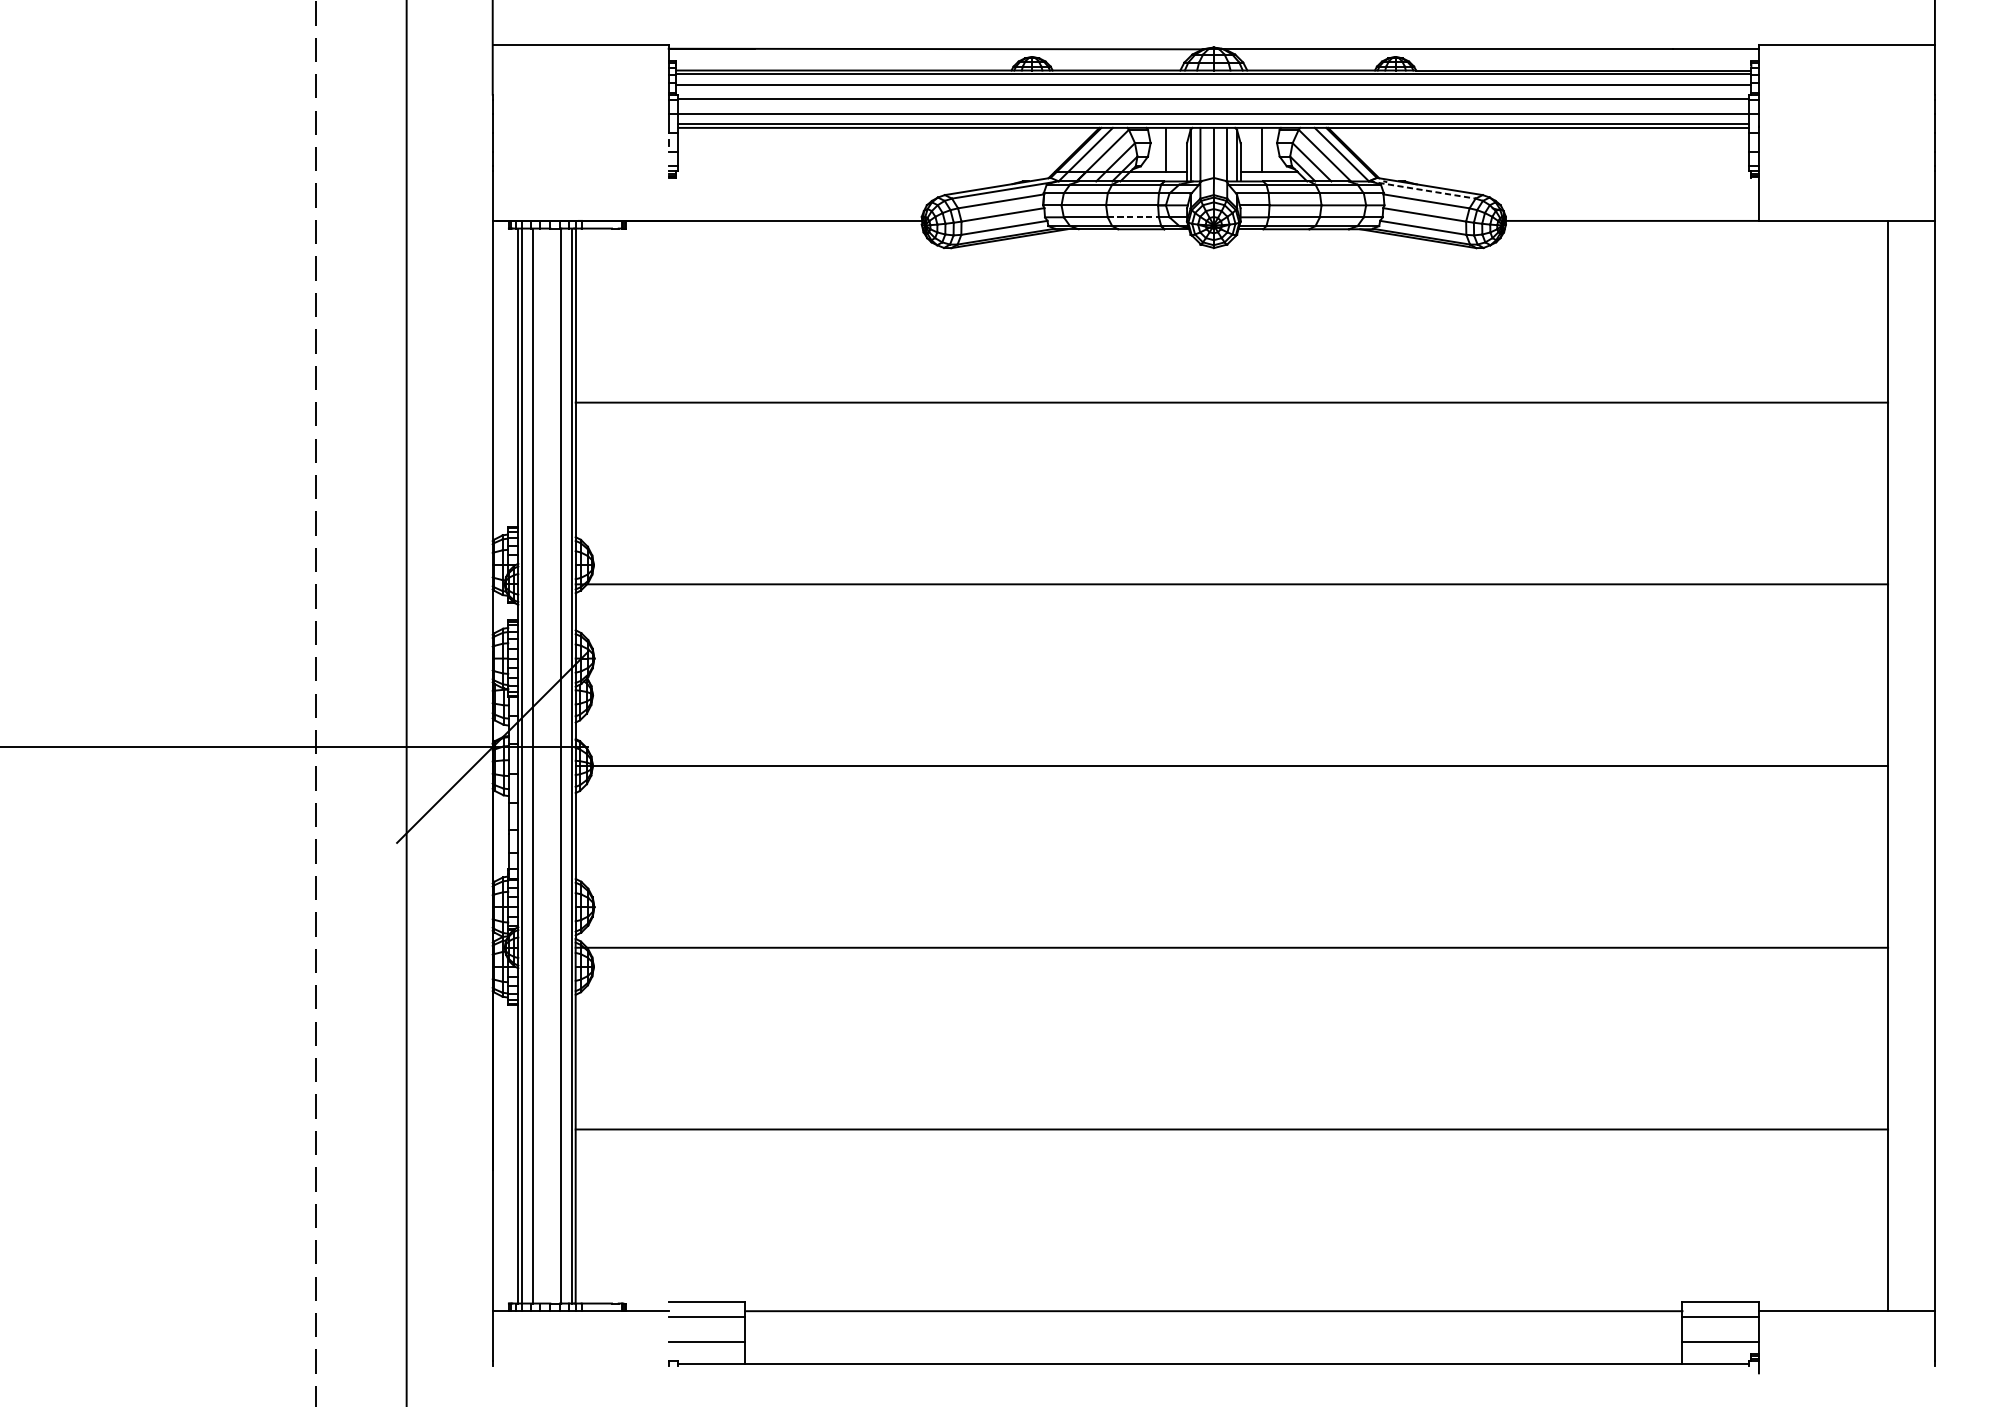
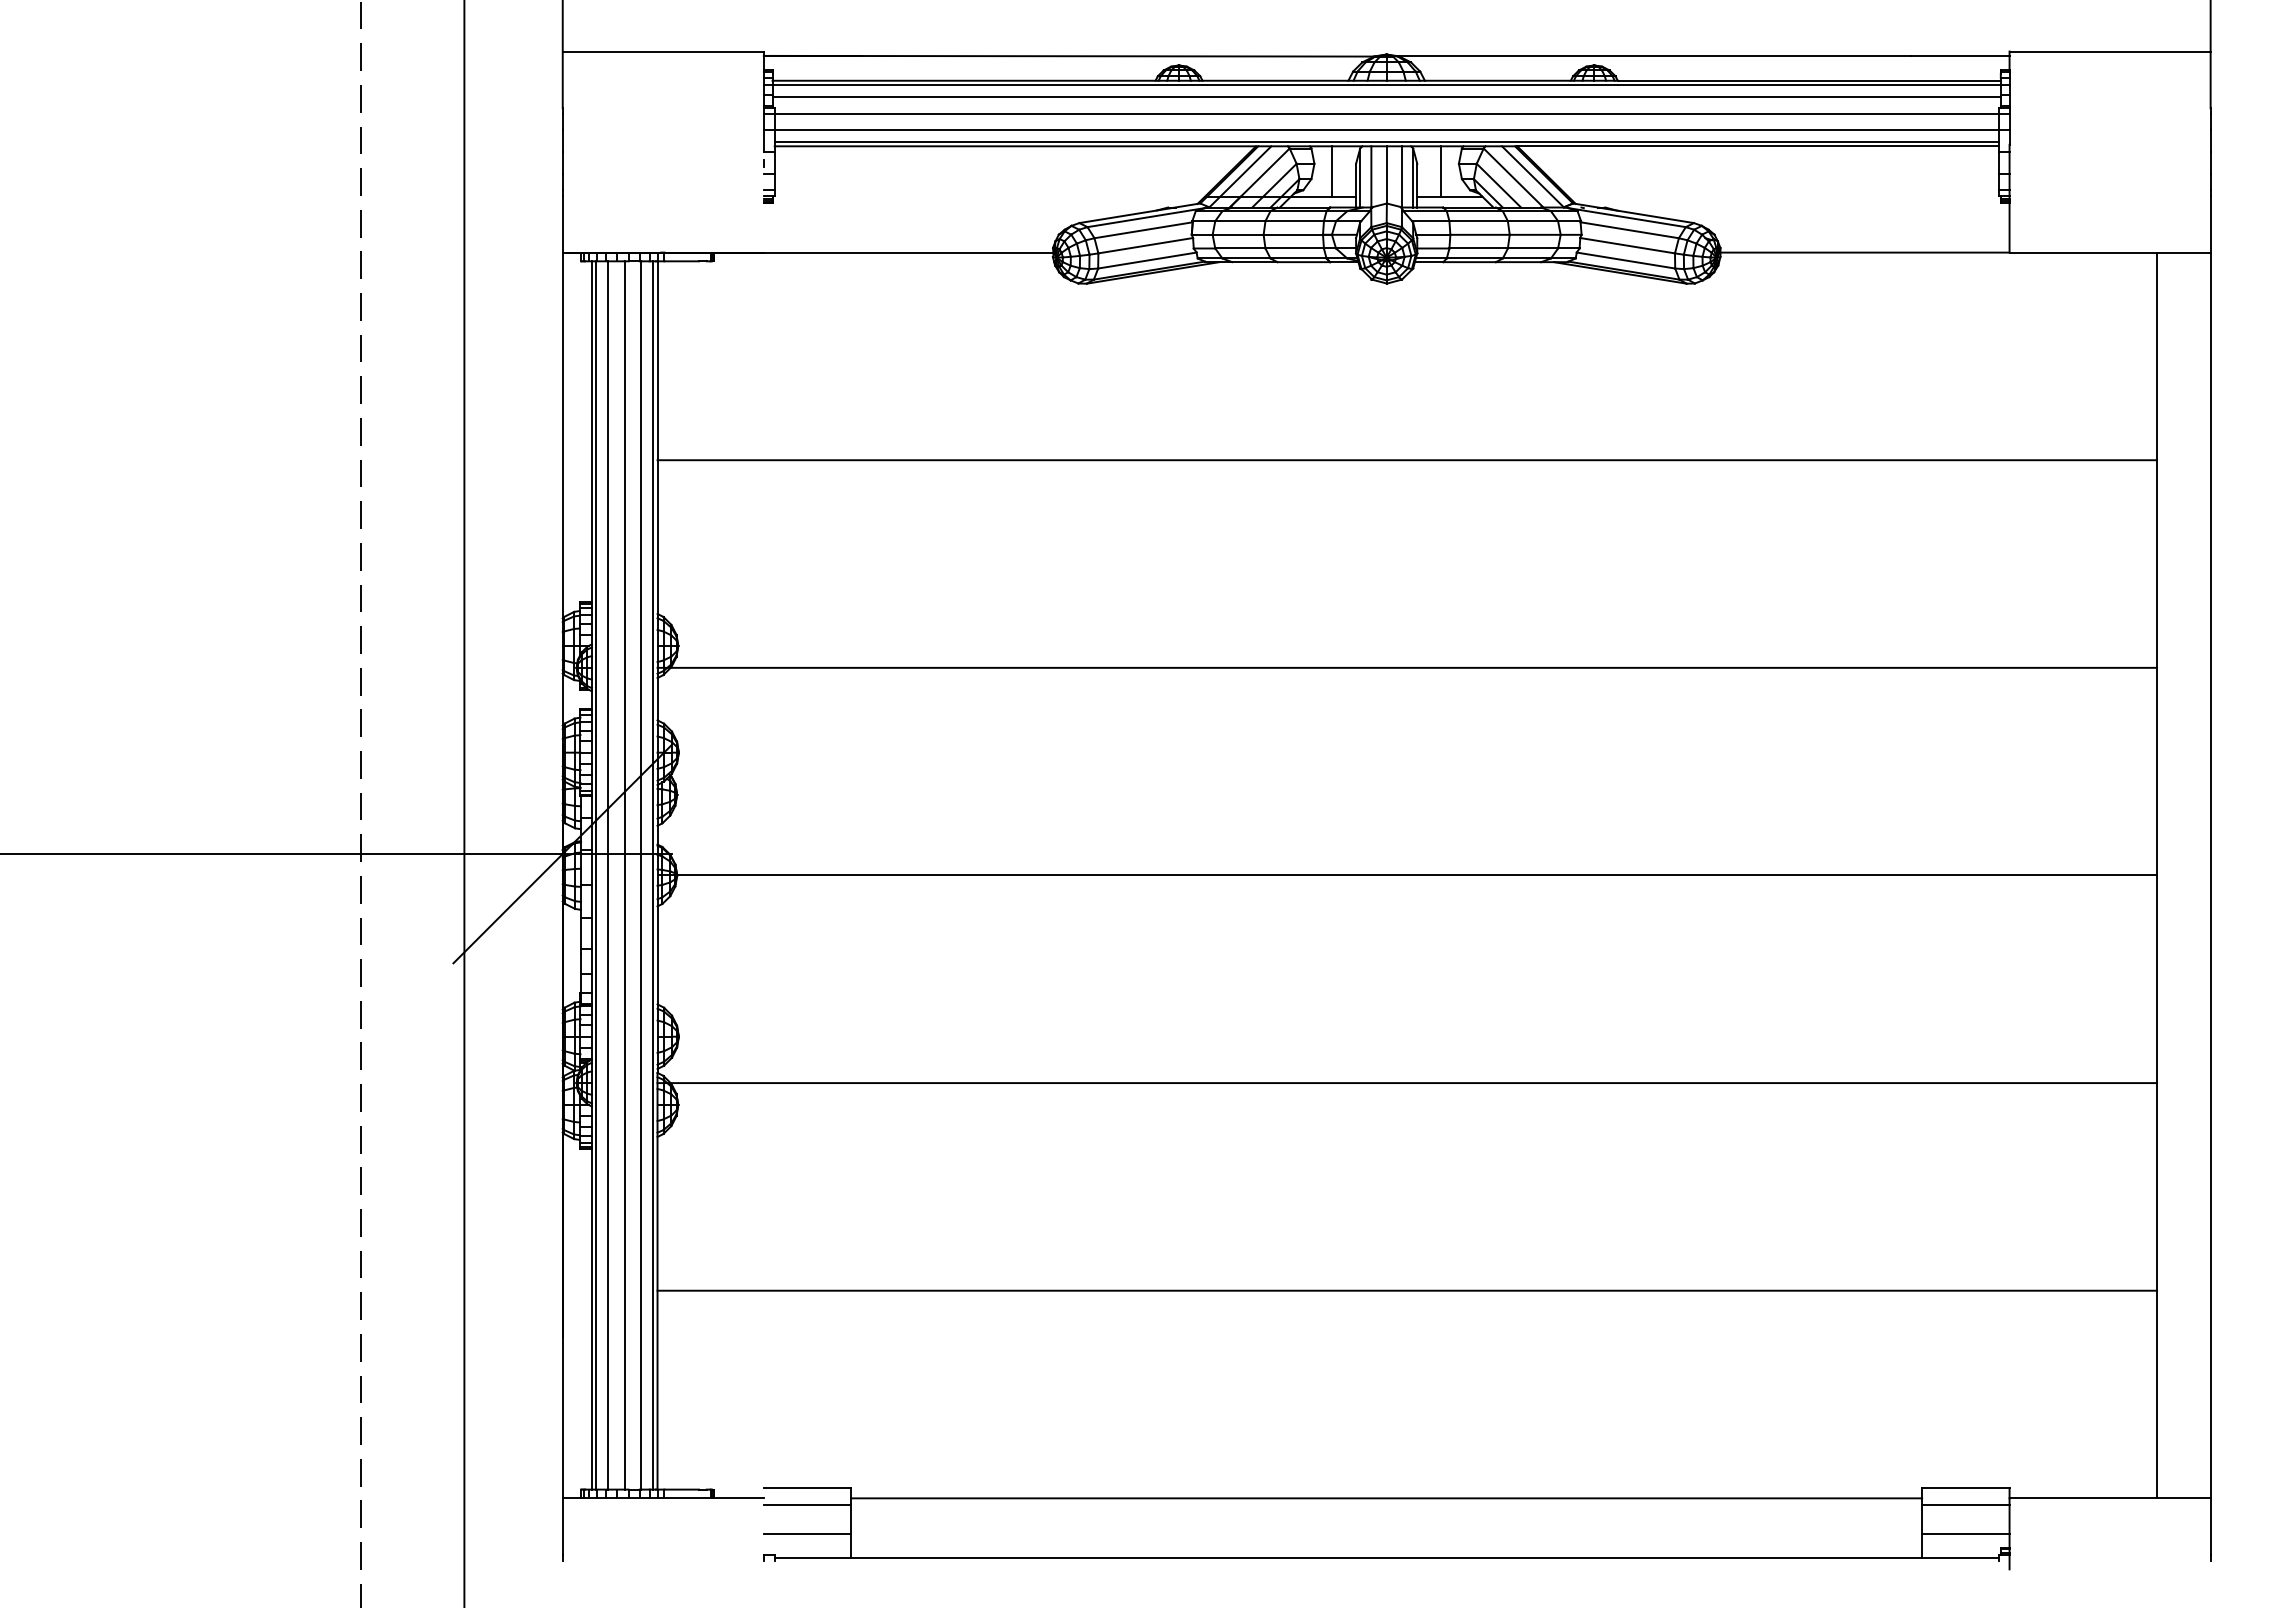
line: (1421, 190) -> (1624, 217), dashed -> solid
line: (1134, 217) -> (1295, 248), dashed -> solid
line: (546, 766) -> (624, 875), added

